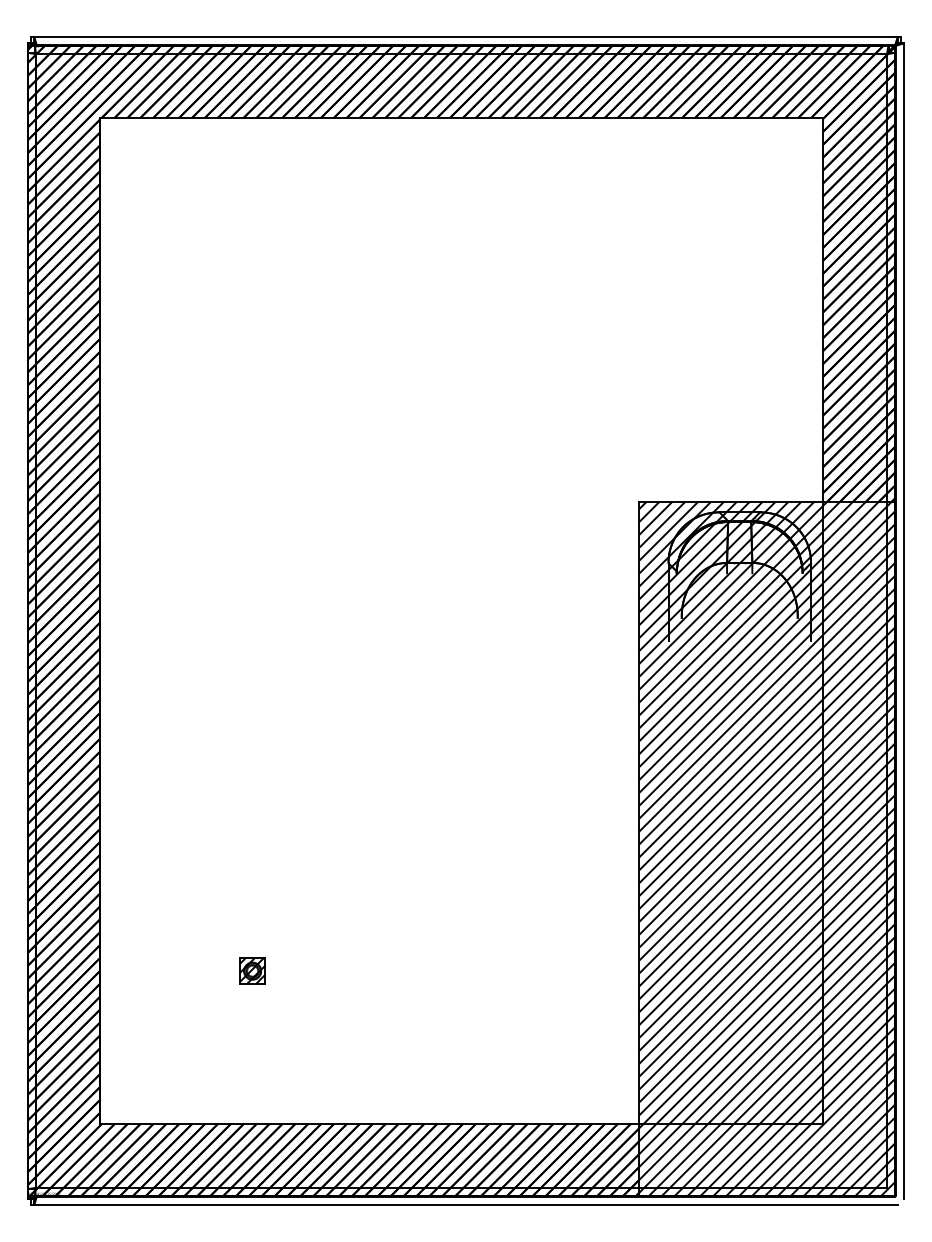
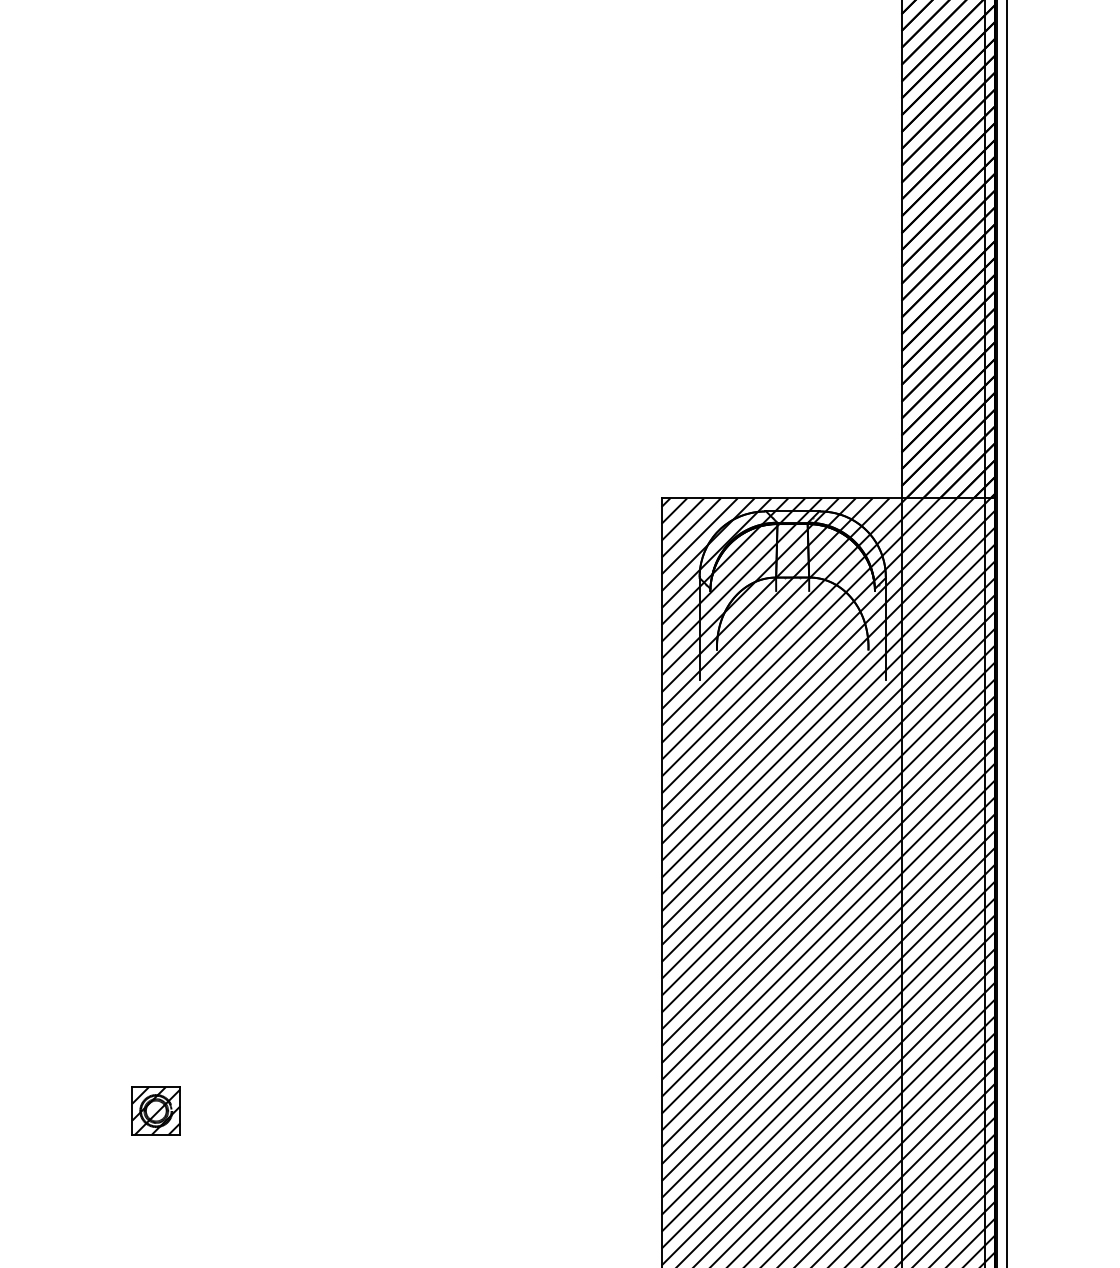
part: (252, 970) -> (156, 1110), size x1.43

